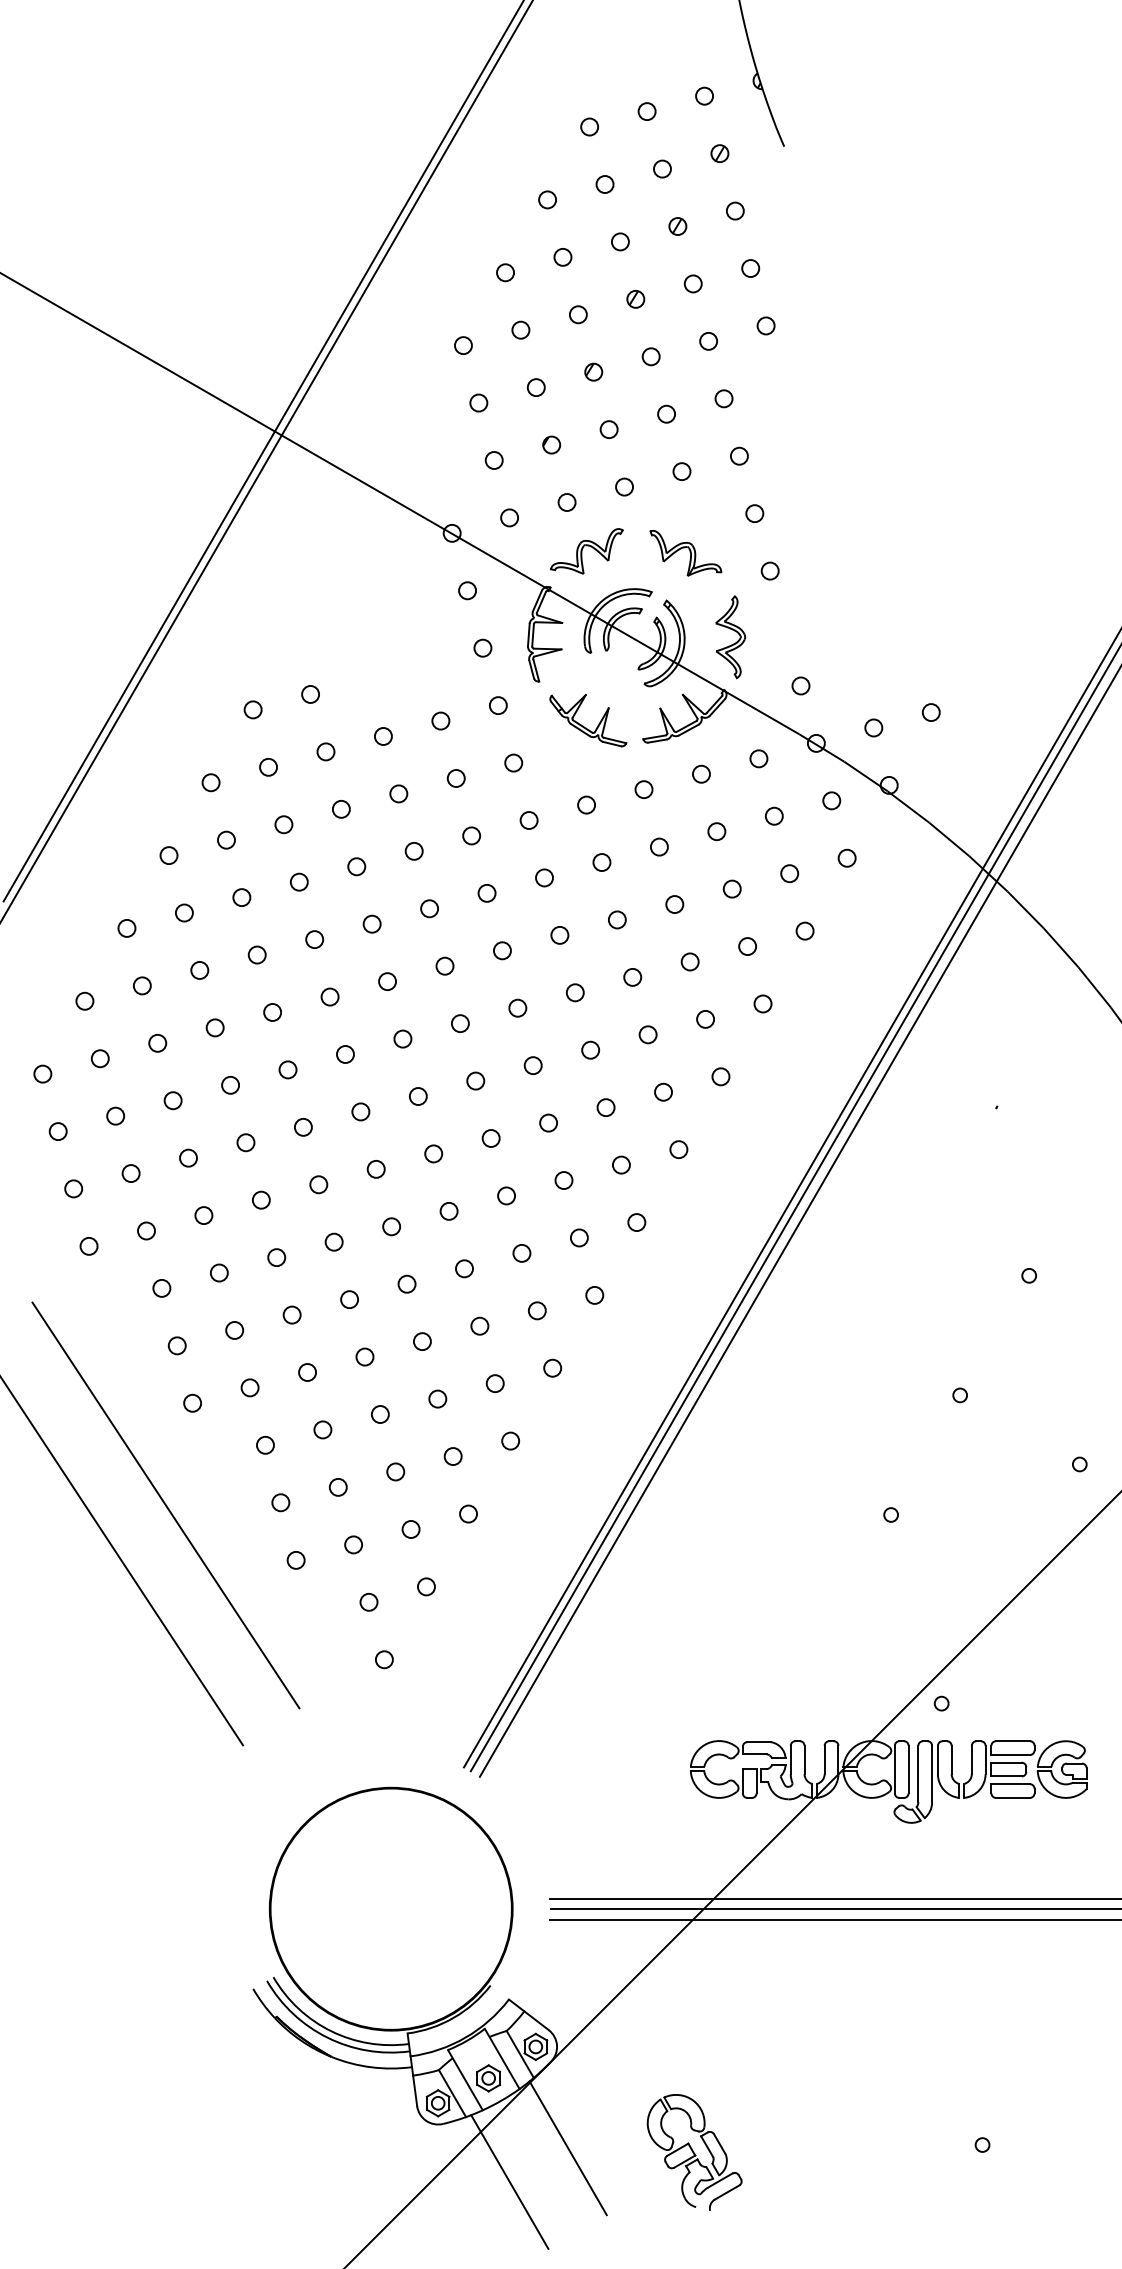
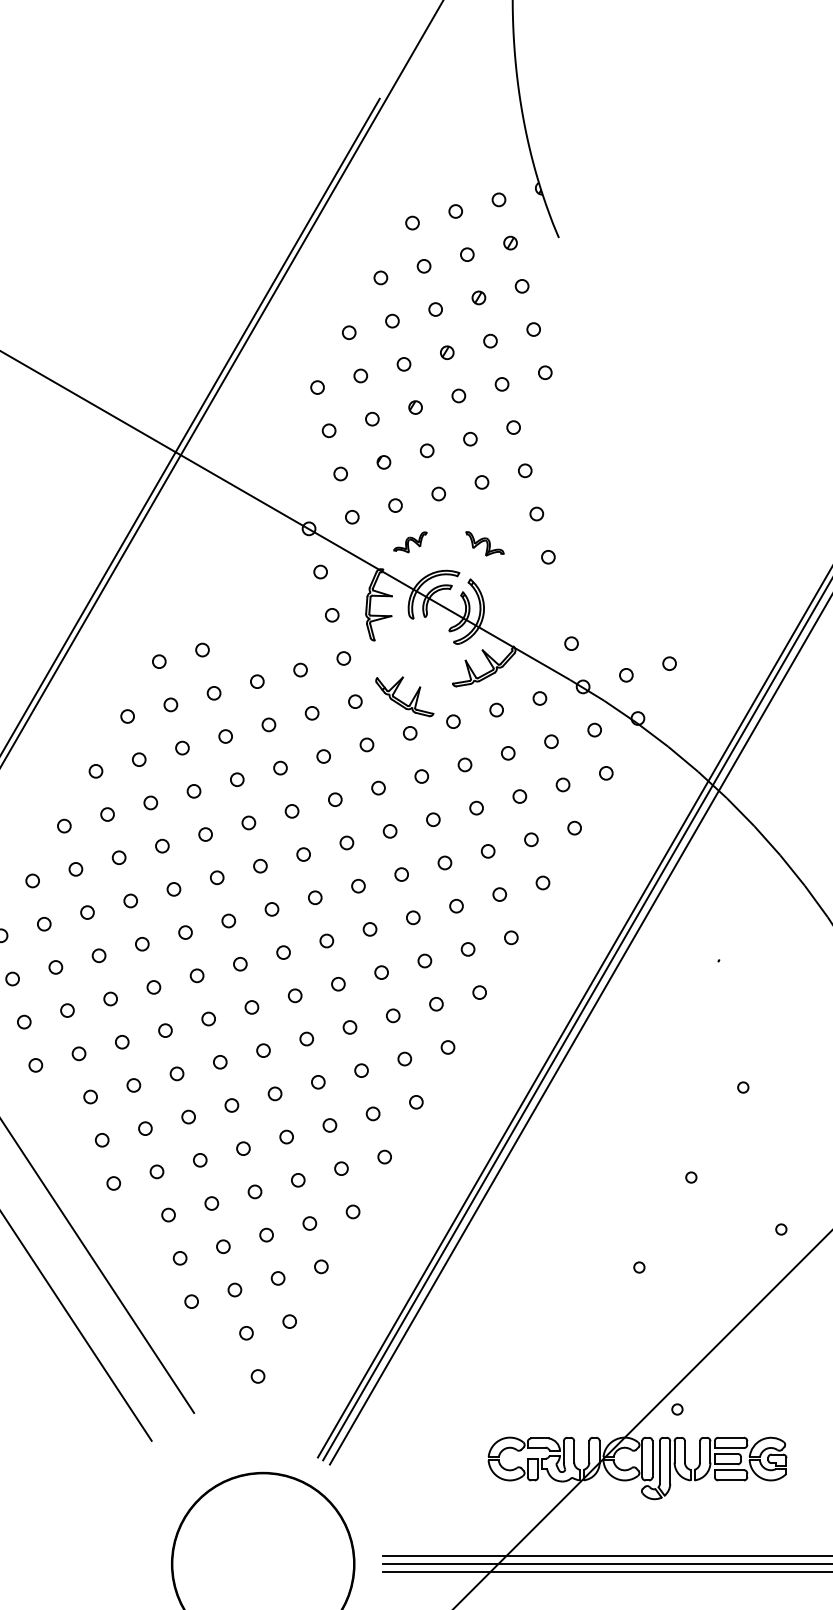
part: (586, 551) -> (410, 542), size x0.6
part: (685, 553) -> (484, 544), size x0.7
part: (733, 643) -> (520, 611), removed
part: (583, 725) -> (401, 700), moved

